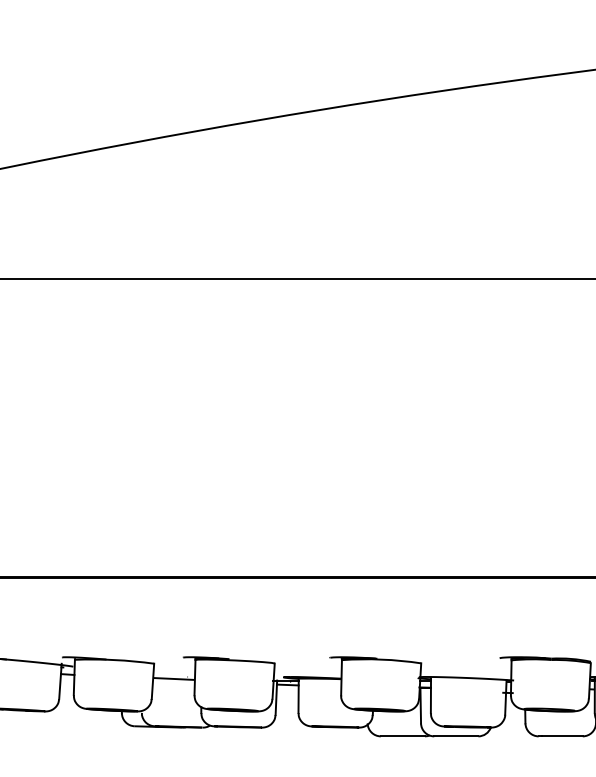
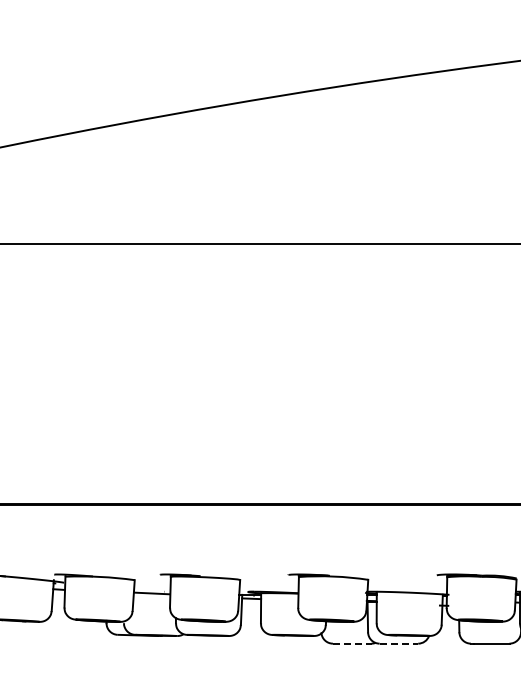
line: (403, 736) -> (352, 643), solid -> dashed
line: (456, 736) -> (399, 643), solid -> dashed

